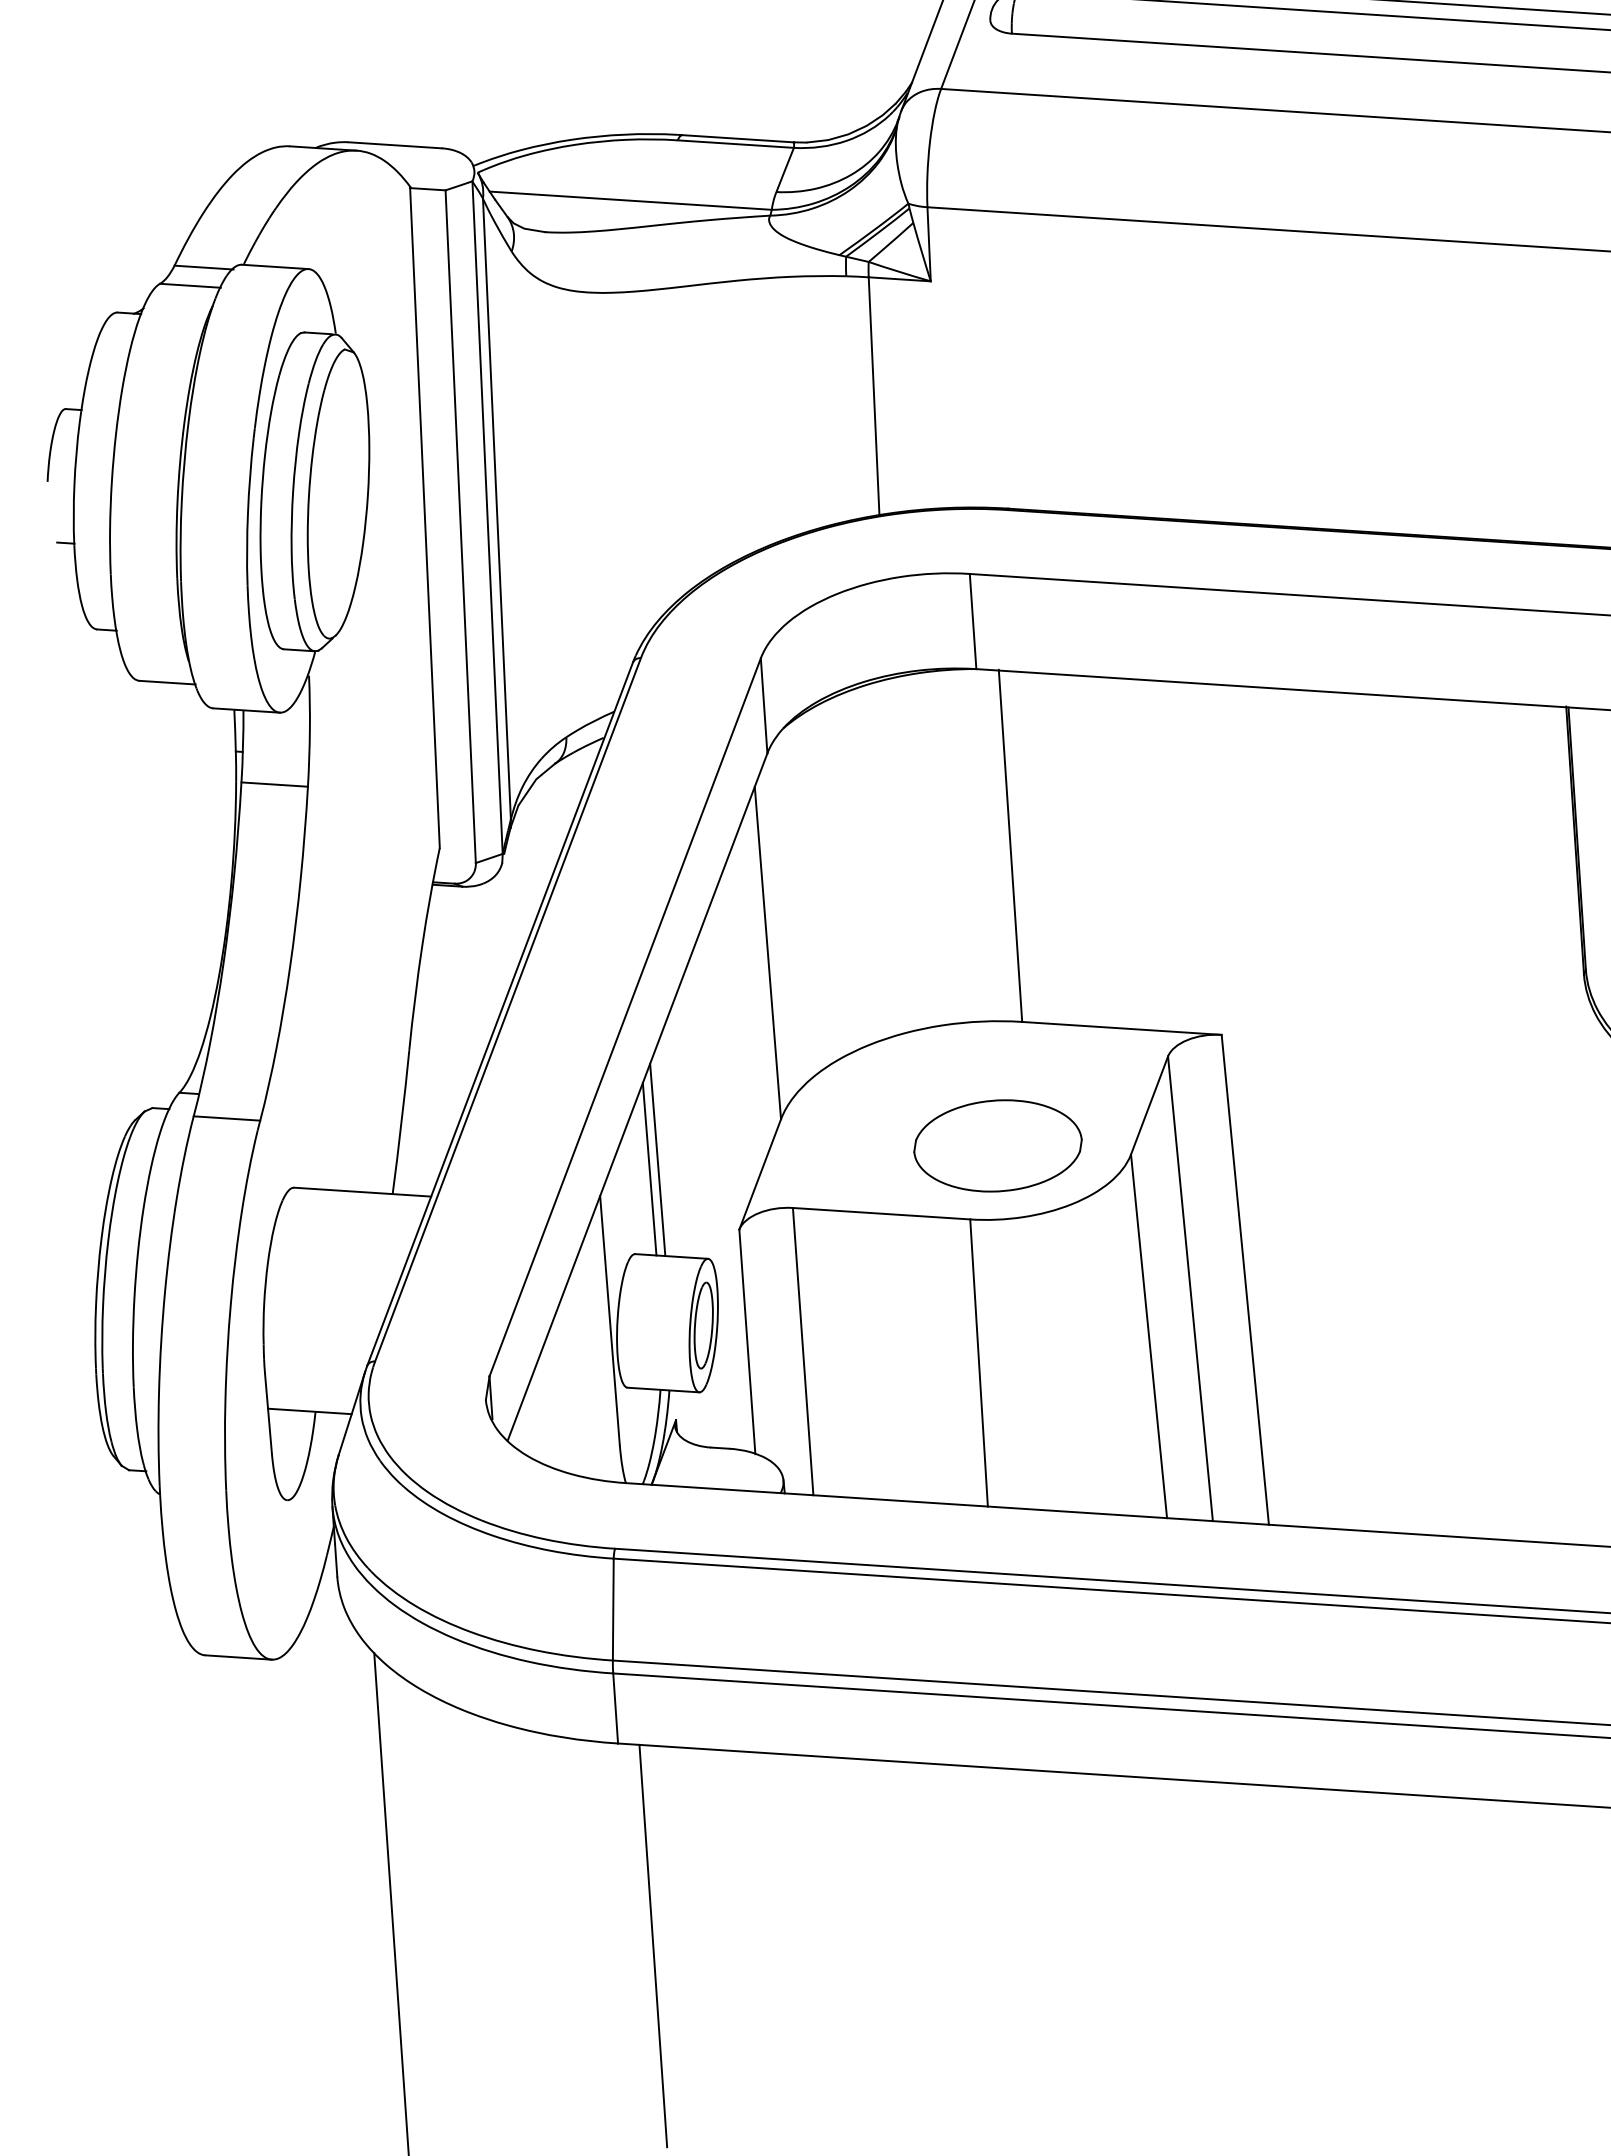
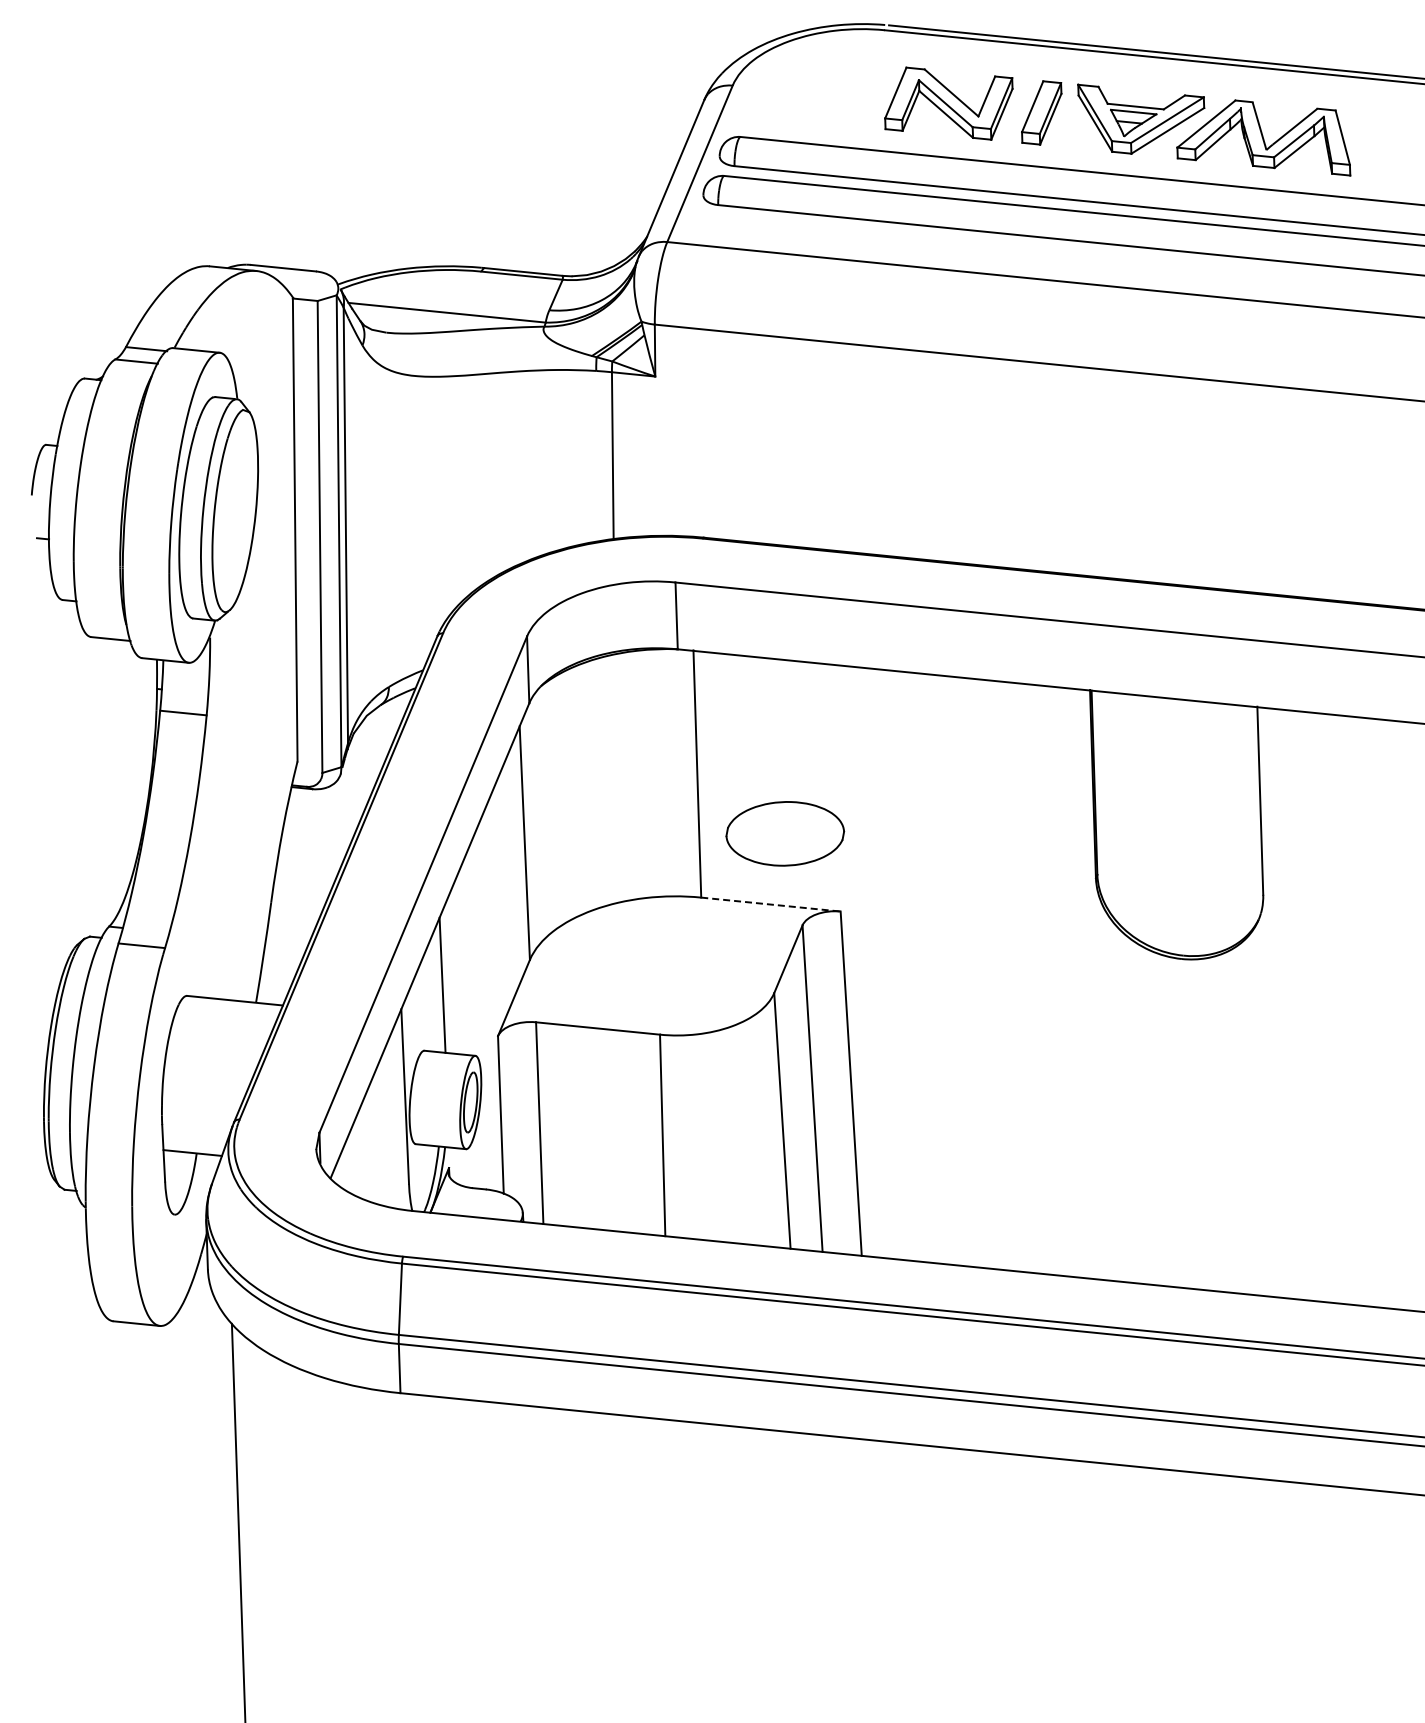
line: (1122, 1028) -> (771, 904), solid -> dashed
part: (998, 1145) -> (785, 833), moved
line: (649, 1169) -> (436, 991), removed
line: (653, 1945) -> (420, 1535), removed

